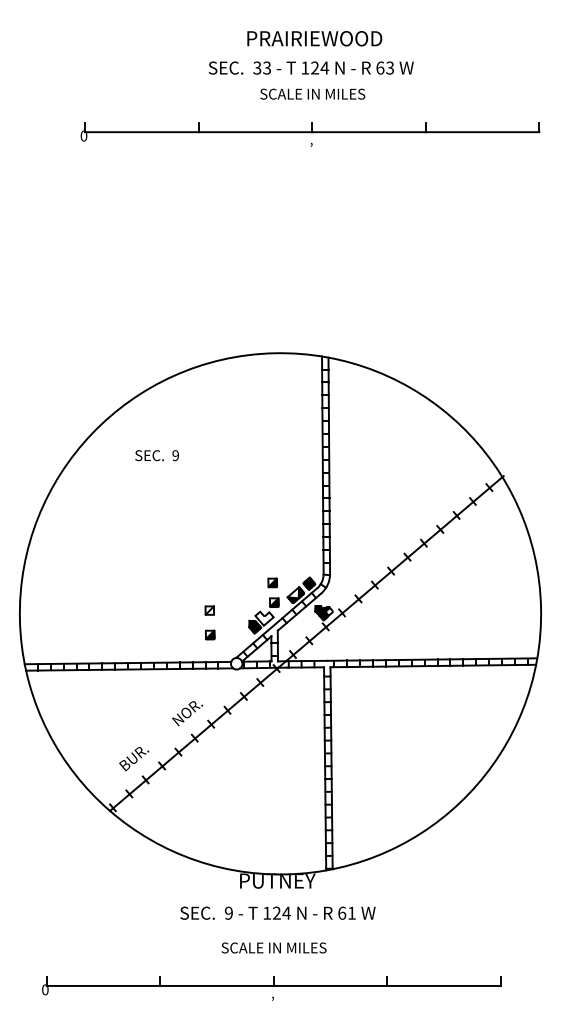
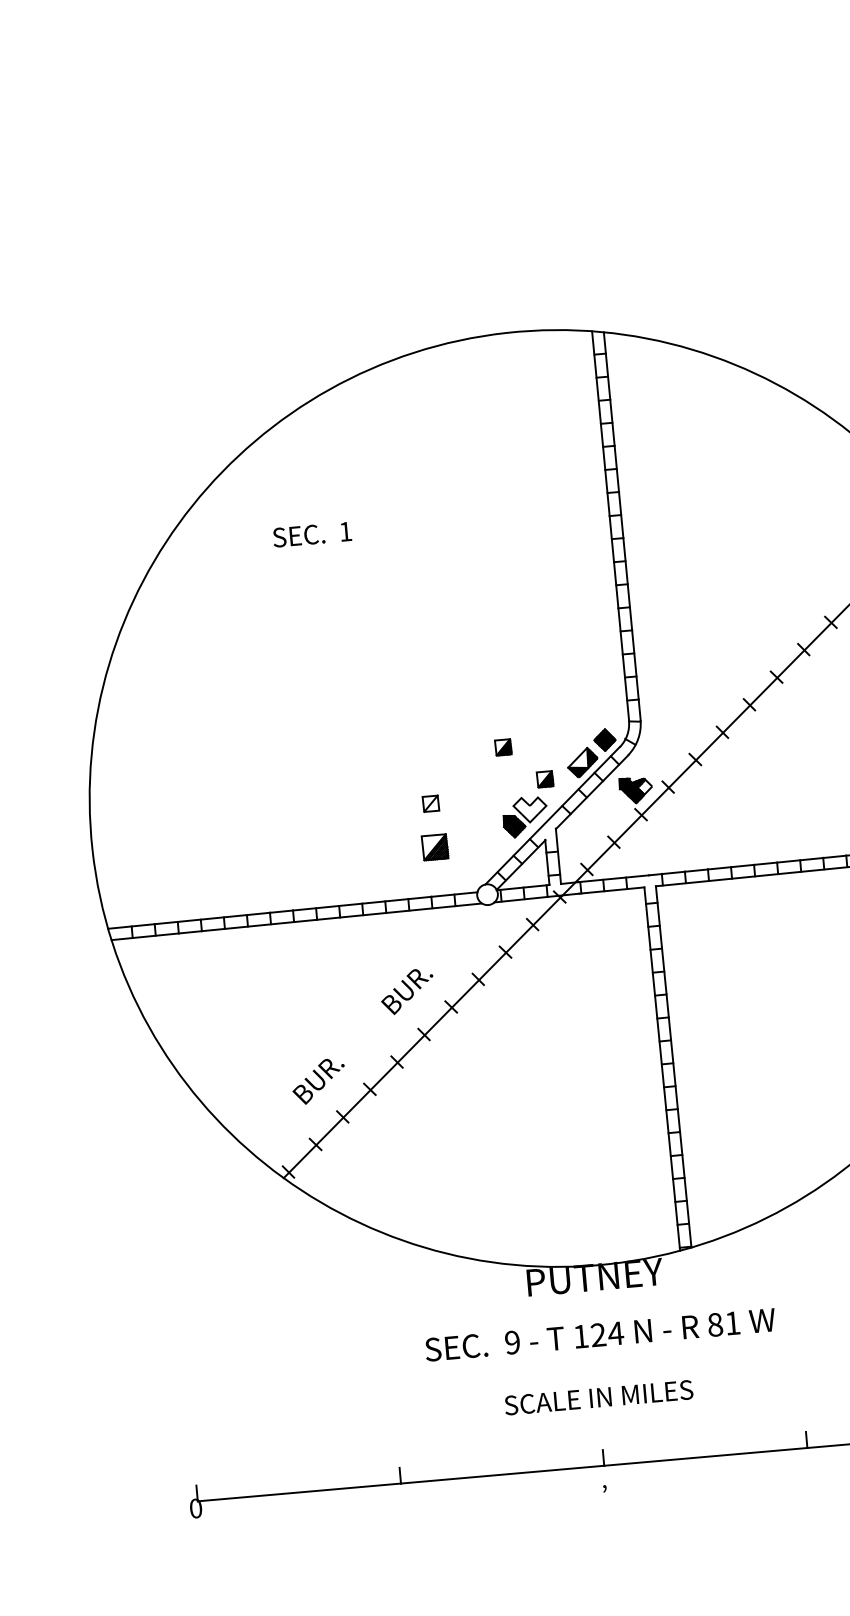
text: (175, 455) -> (345, 531), 9 -> 1
part: (272, 582) -> (503, 746), moved
part: (210, 634) -> (435, 846), size x1.6
text: (187, 713) -> (407, 991), NOR. -> BUR.
text: (342, 912) -> (715, 1323), 61 -> 81

